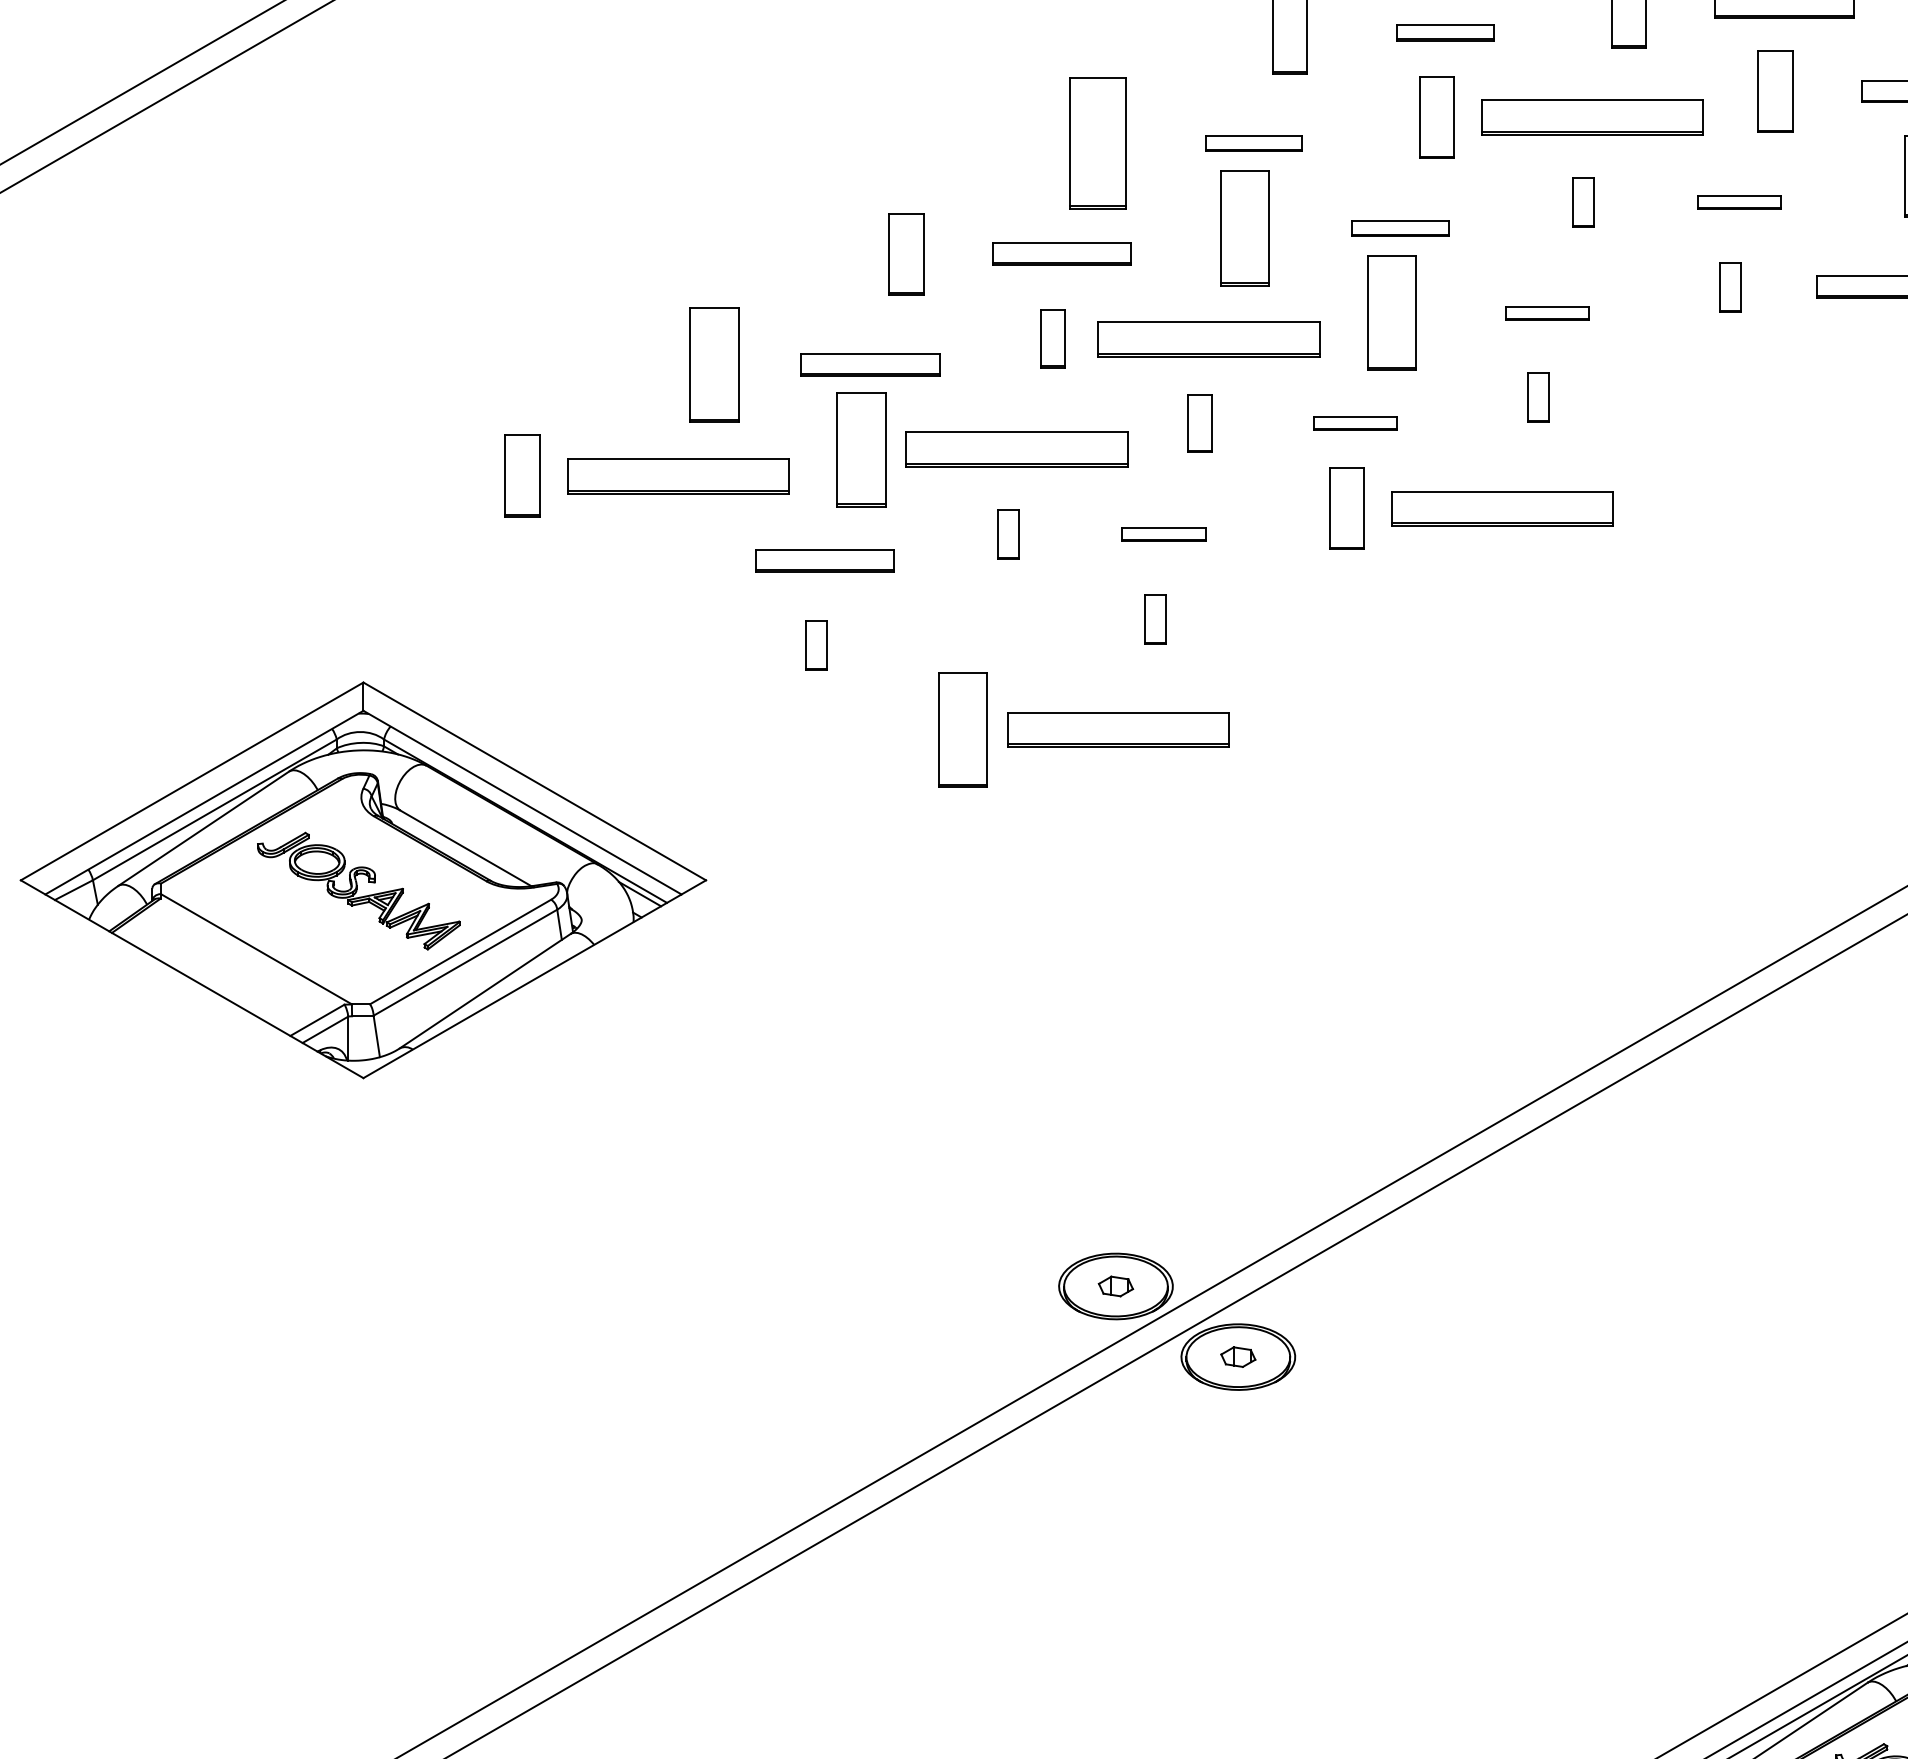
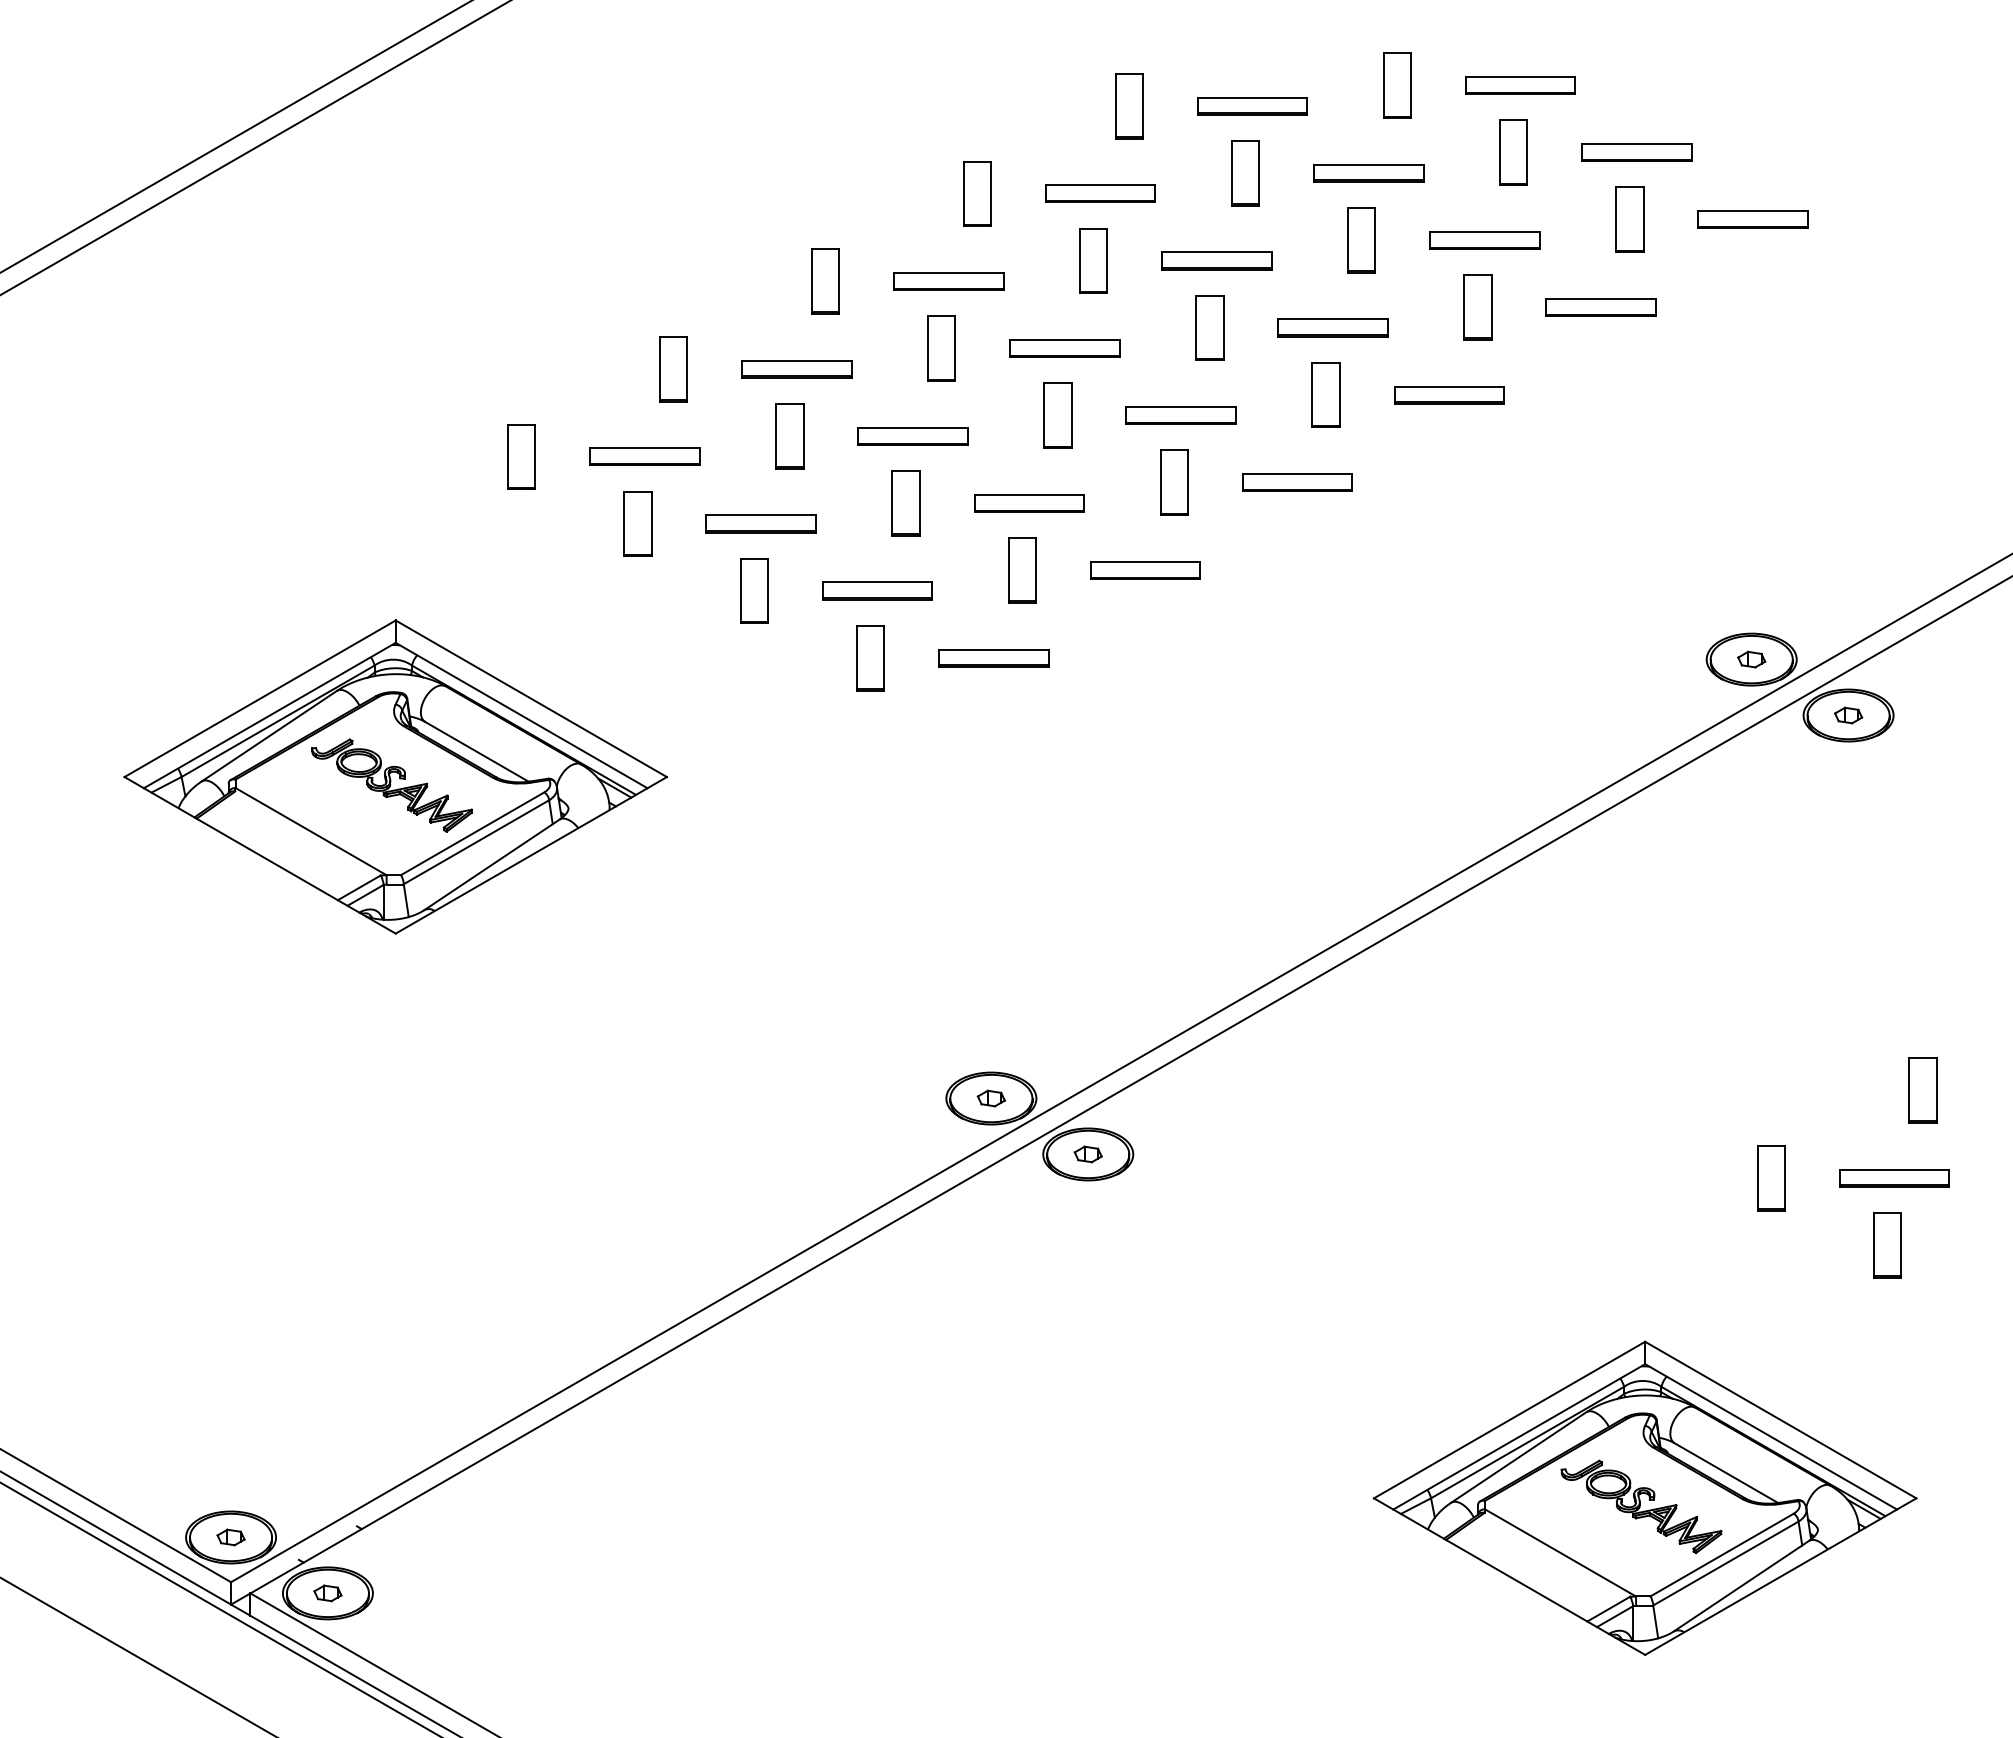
part: (1445, 33) -> (1252, 106), size x1.43
part: (1592, 117) -> (1368, 173), size x0.62
part: (1098, 143) -> (977, 193), size x0.62
part: (1253, 143) -> (1100, 193), size x1.43
part: (1583, 202) -> (1361, 240), size x1.67
part: (1738, 202) -> (1484, 240), size x1.67
part: (1244, 227) -> (1093, 260), size x0.71
part: (1400, 227) -> (1216, 260), size x1.43
part: (1730, 287) -> (1477, 307), size x1.67
part: (1391, 312) -> (1209, 327), size x0.71
part: (1546, 312) -> (1332, 327), size x1.67
part: (1052, 338) -> (941, 348), size x1.43
part: (1208, 338) -> (1064, 348), size x0.62
part: (714, 365) -> (673, 369), size x0.71
part: (1538, 397) -> (1325, 394), size x1.67
part: (1694, 398) -> (1449, 395), added
part: (1199, 423) -> (1057, 415), size x1.43
part: (1354, 423) -> (1180, 415), size x1.67
part: (860, 450) -> (789, 436), size x0.71
part: (1016, 450) -> (912, 436), size x0.62
part: (677, 475) -> (644, 456), size x0.62
part: (1502, 508) -> (1297, 482), size x0.62
part: (1007, 534) -> (905, 503), size x1.67
part: (1164, 534) -> (1029, 503), size x1.67
part: (668, 560) -> (637, 523), added
part: (1155, 619) -> (1022, 570), size x1.67
part: (1310, 619) -> (1145, 570), added
part: (816, 644) -> (754, 590), size x1.67
part: (972, 644) -> (877, 590), added
part: (963, 730) -> (870, 658), size x0.71
part: (1118, 730) -> (993, 658), size x0.62

